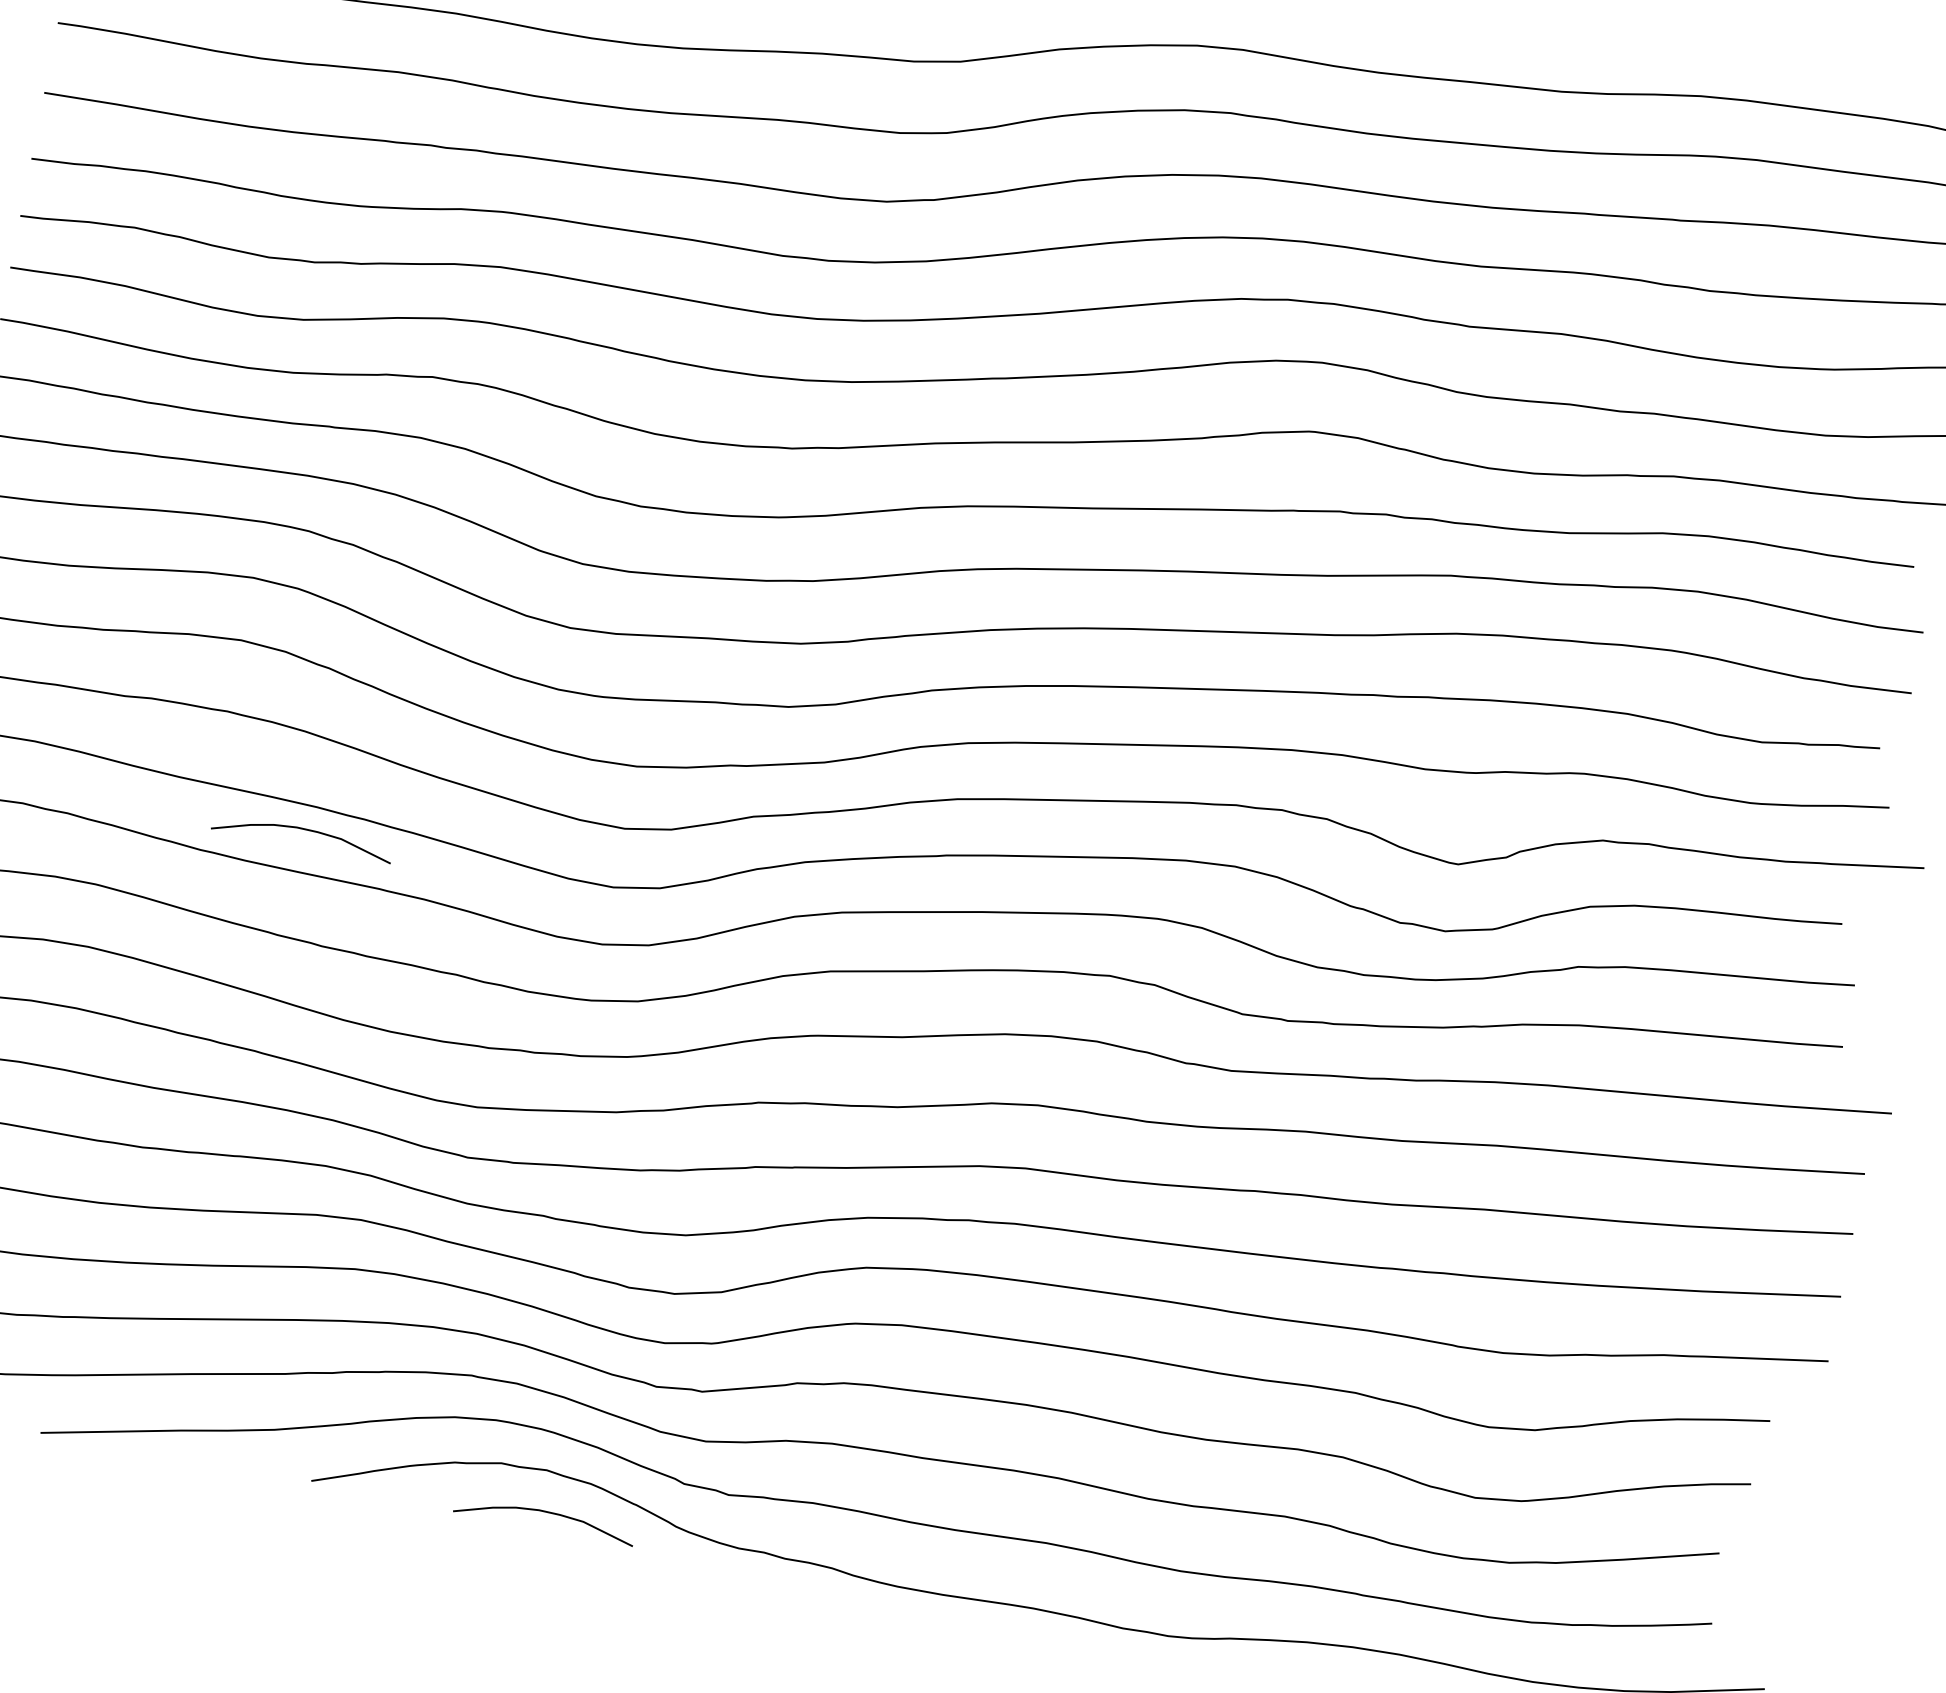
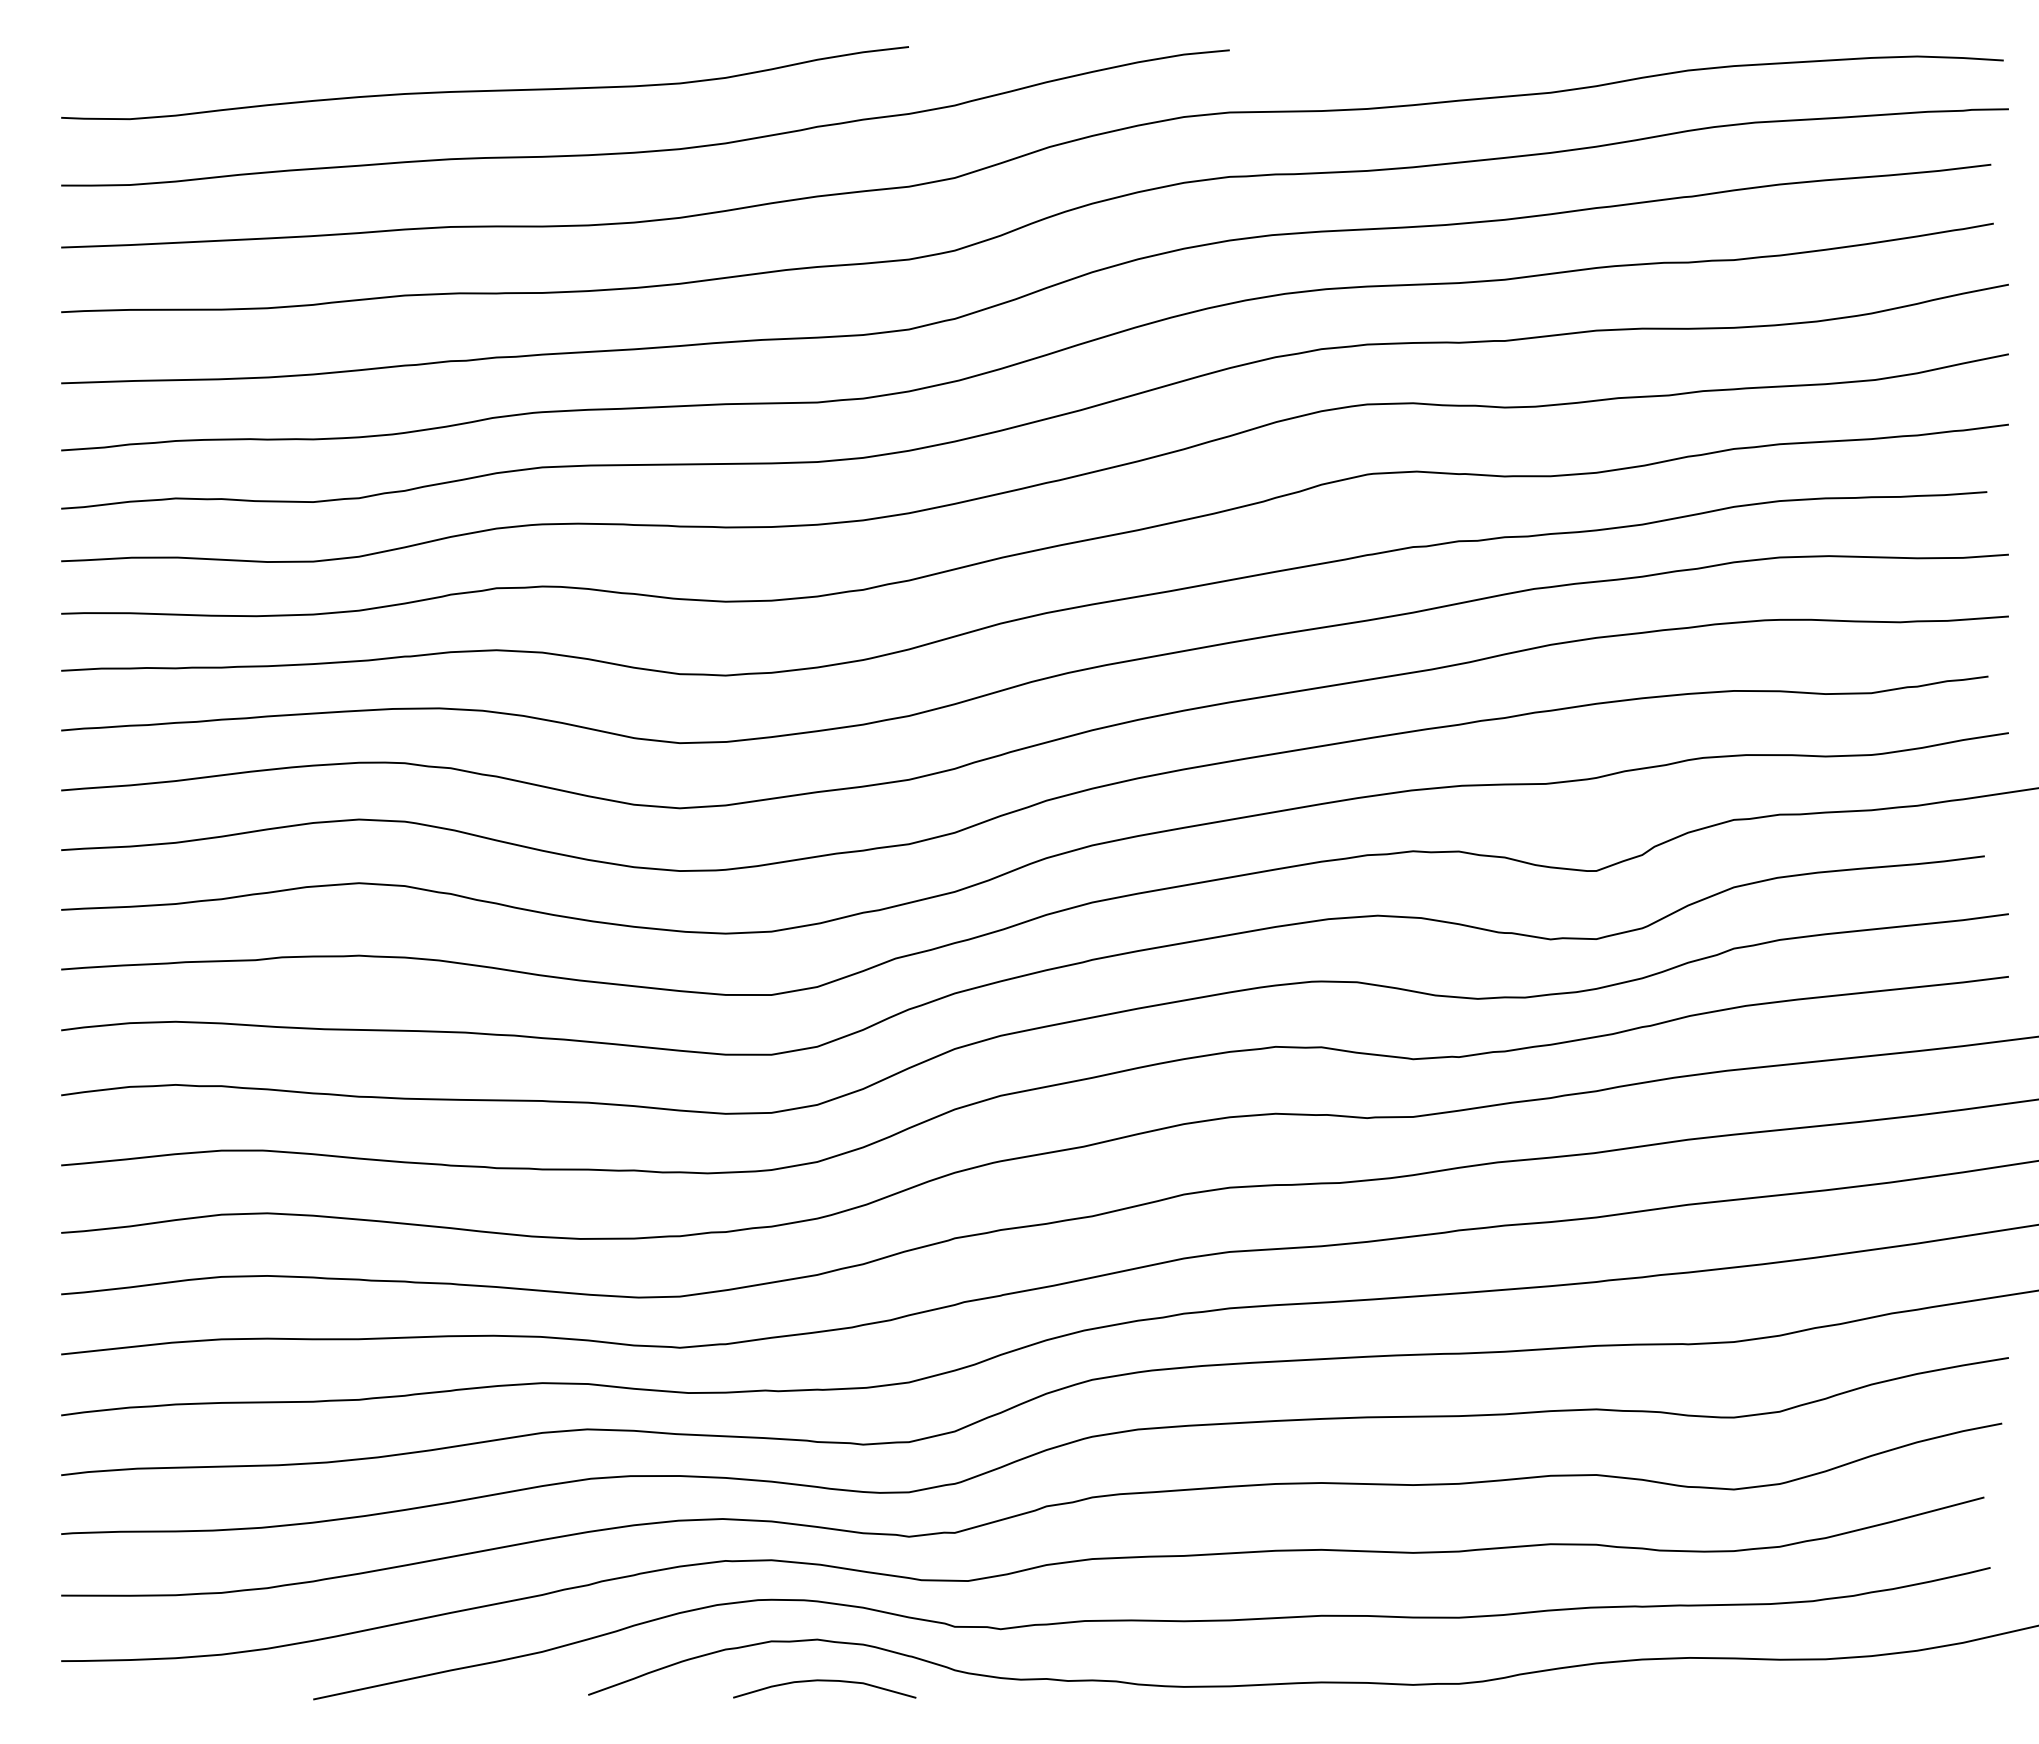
curve: (303, 830) -> (456, 1057), removed

